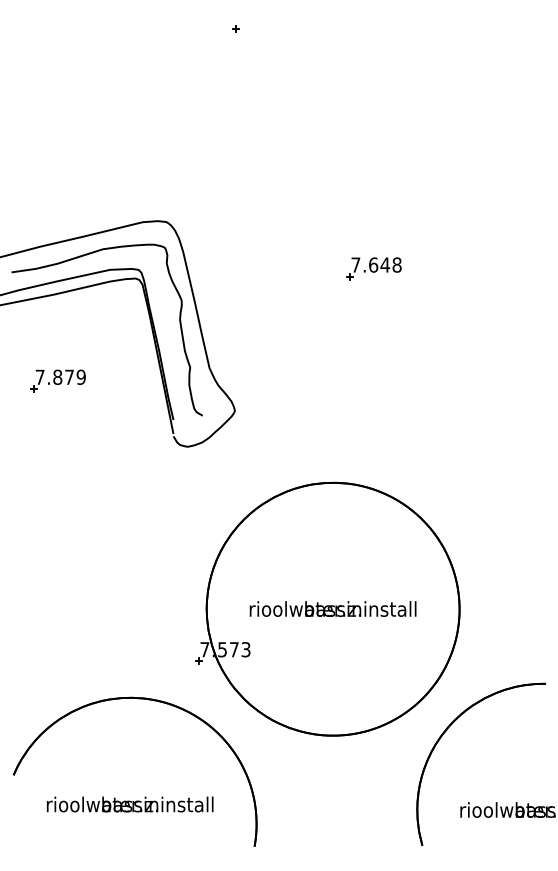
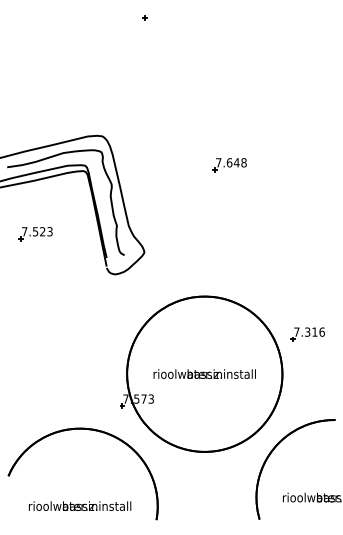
text: (69, 376) -> (42, 231), 7.879 -> 7.523
part: (500, 544) -> (307, 334), added
text: (130, 803) -> (80, 505), moved

